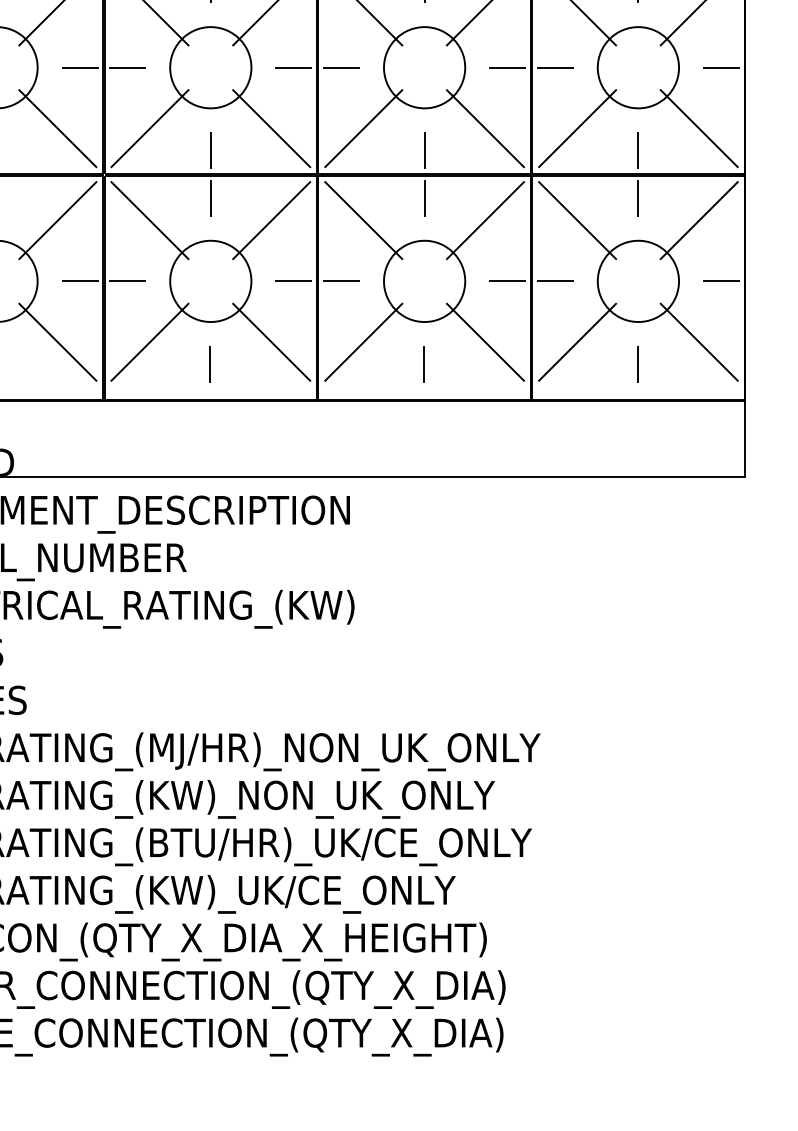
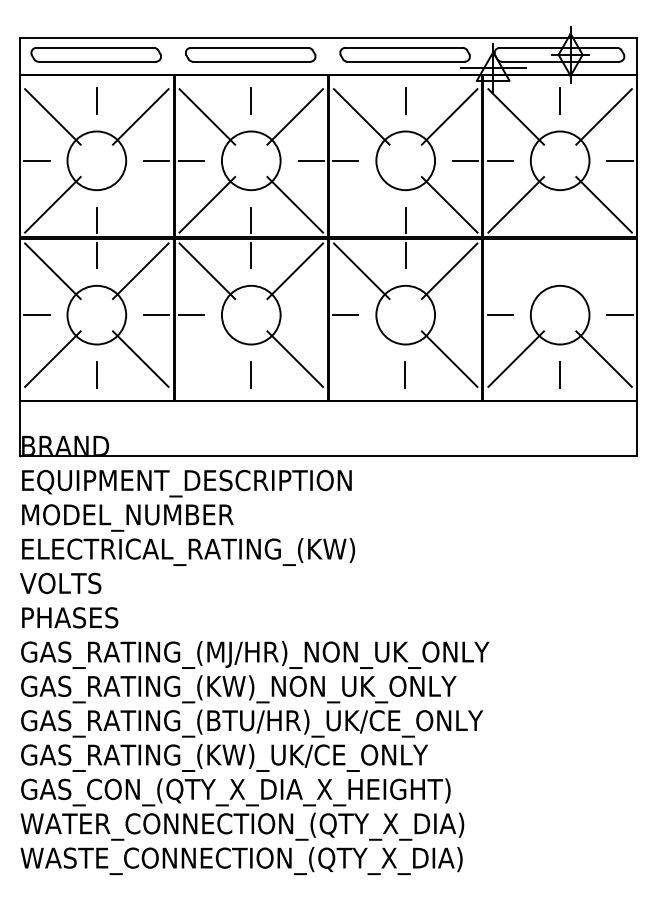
line: (57, 128) -> (140, 204), removed
line: (363, 128) -> (361, 204), removed
line: (638, 150) -> (560, 220), removed
line: (638, 197) -> (560, 254), removed
line: (576, 220) -> (515, 271), removed
line: (698, 220) -> (603, 271), removed
line: (292, 281) -> (310, 315), removed
line: (507, 281) -> (465, 315), removed
line: (150, 341) -> (207, 358), removed
line: (363, 341) -> (361, 358), removed

